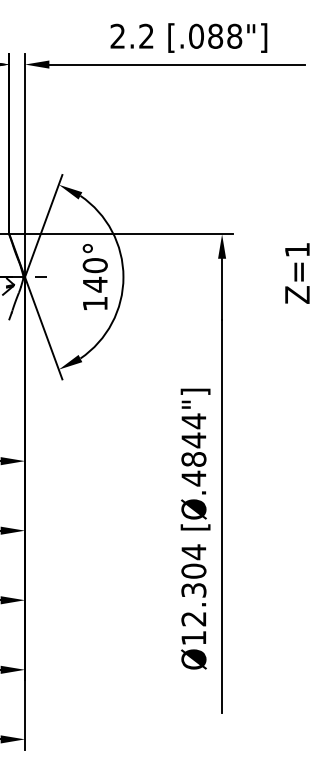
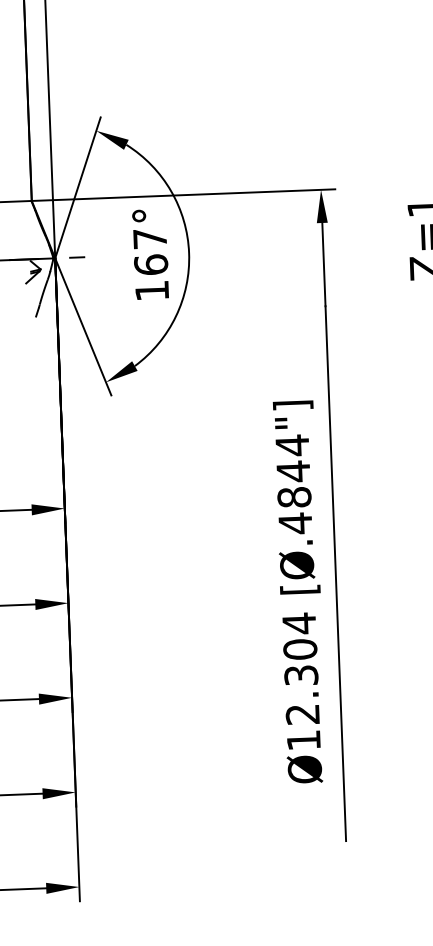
text: (94, 275) -> (149, 252), 140° -> 167°

